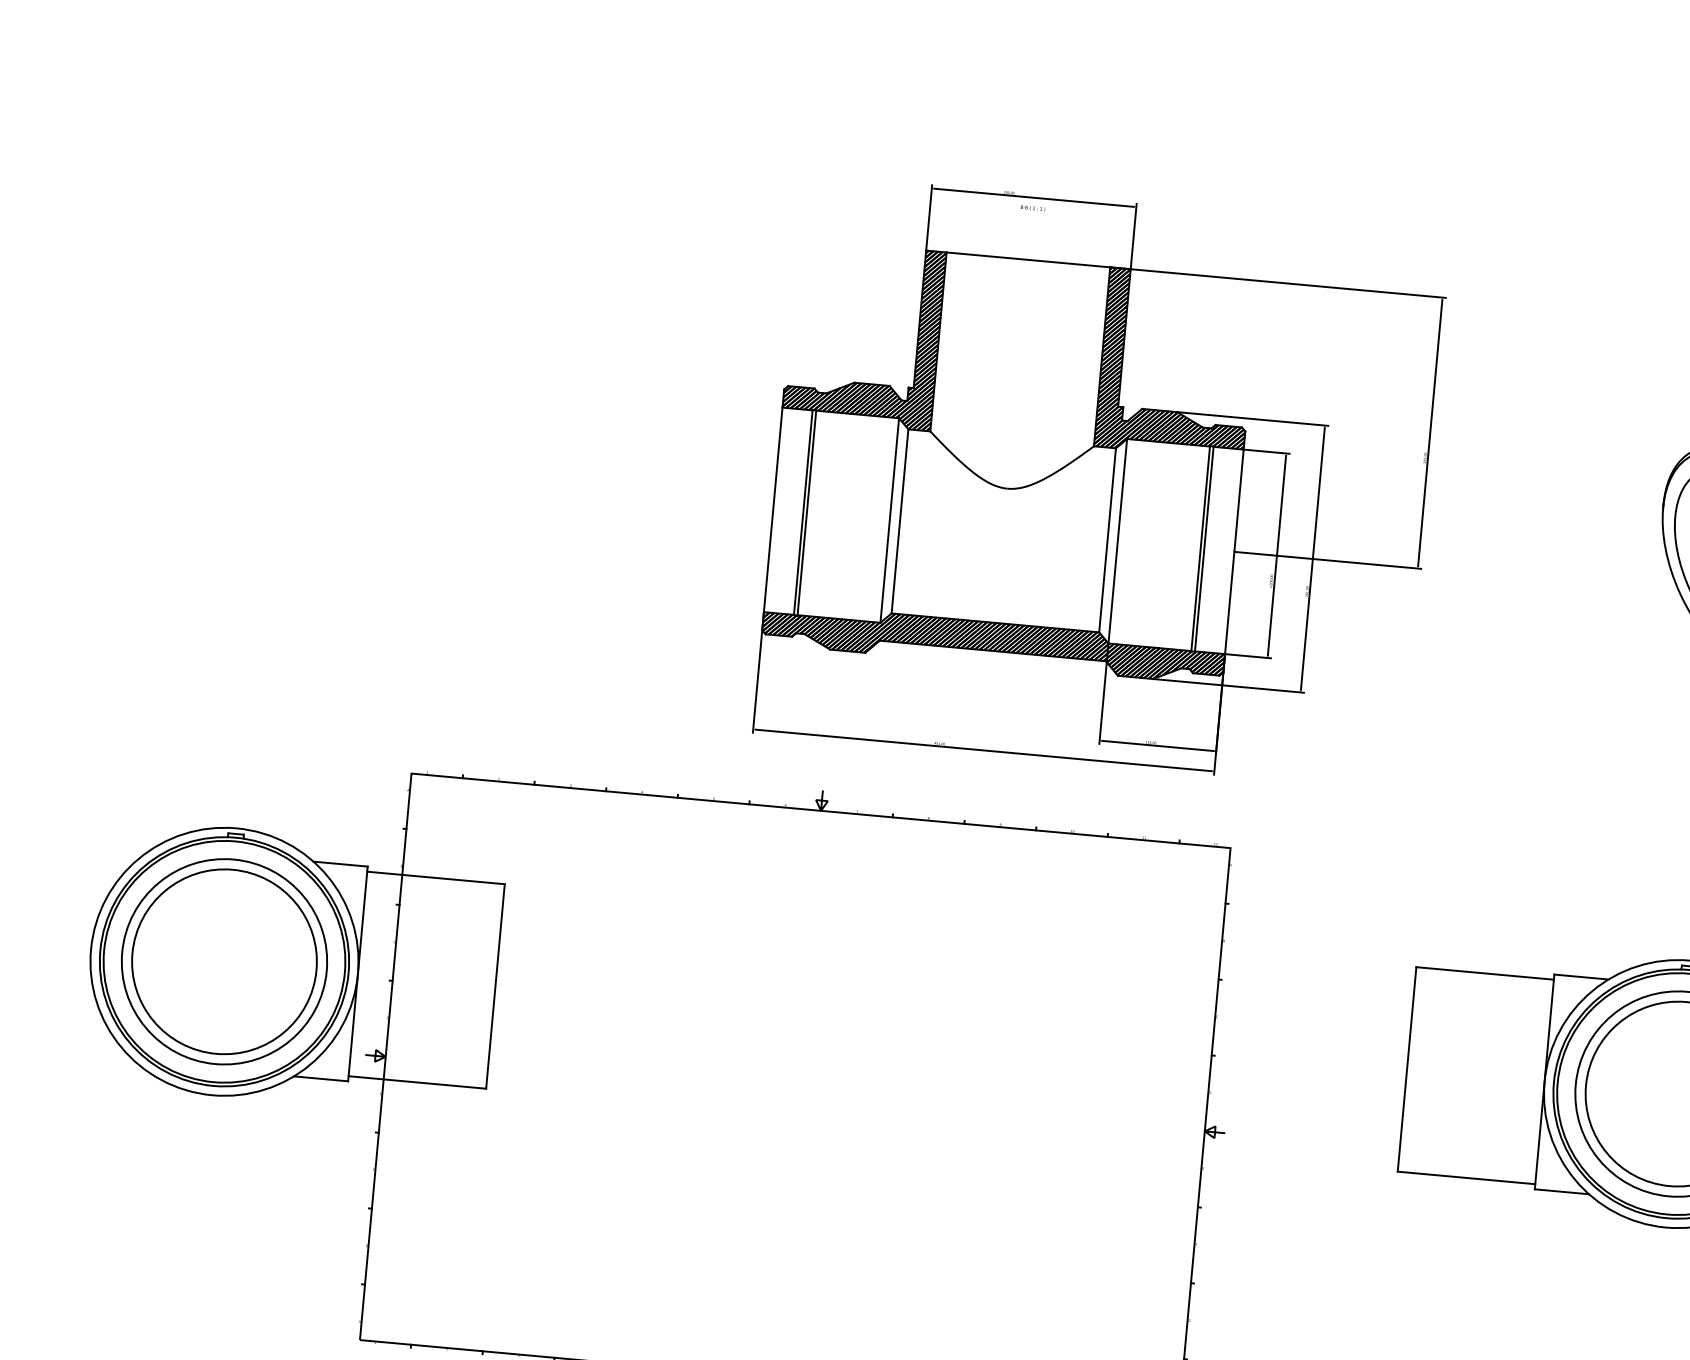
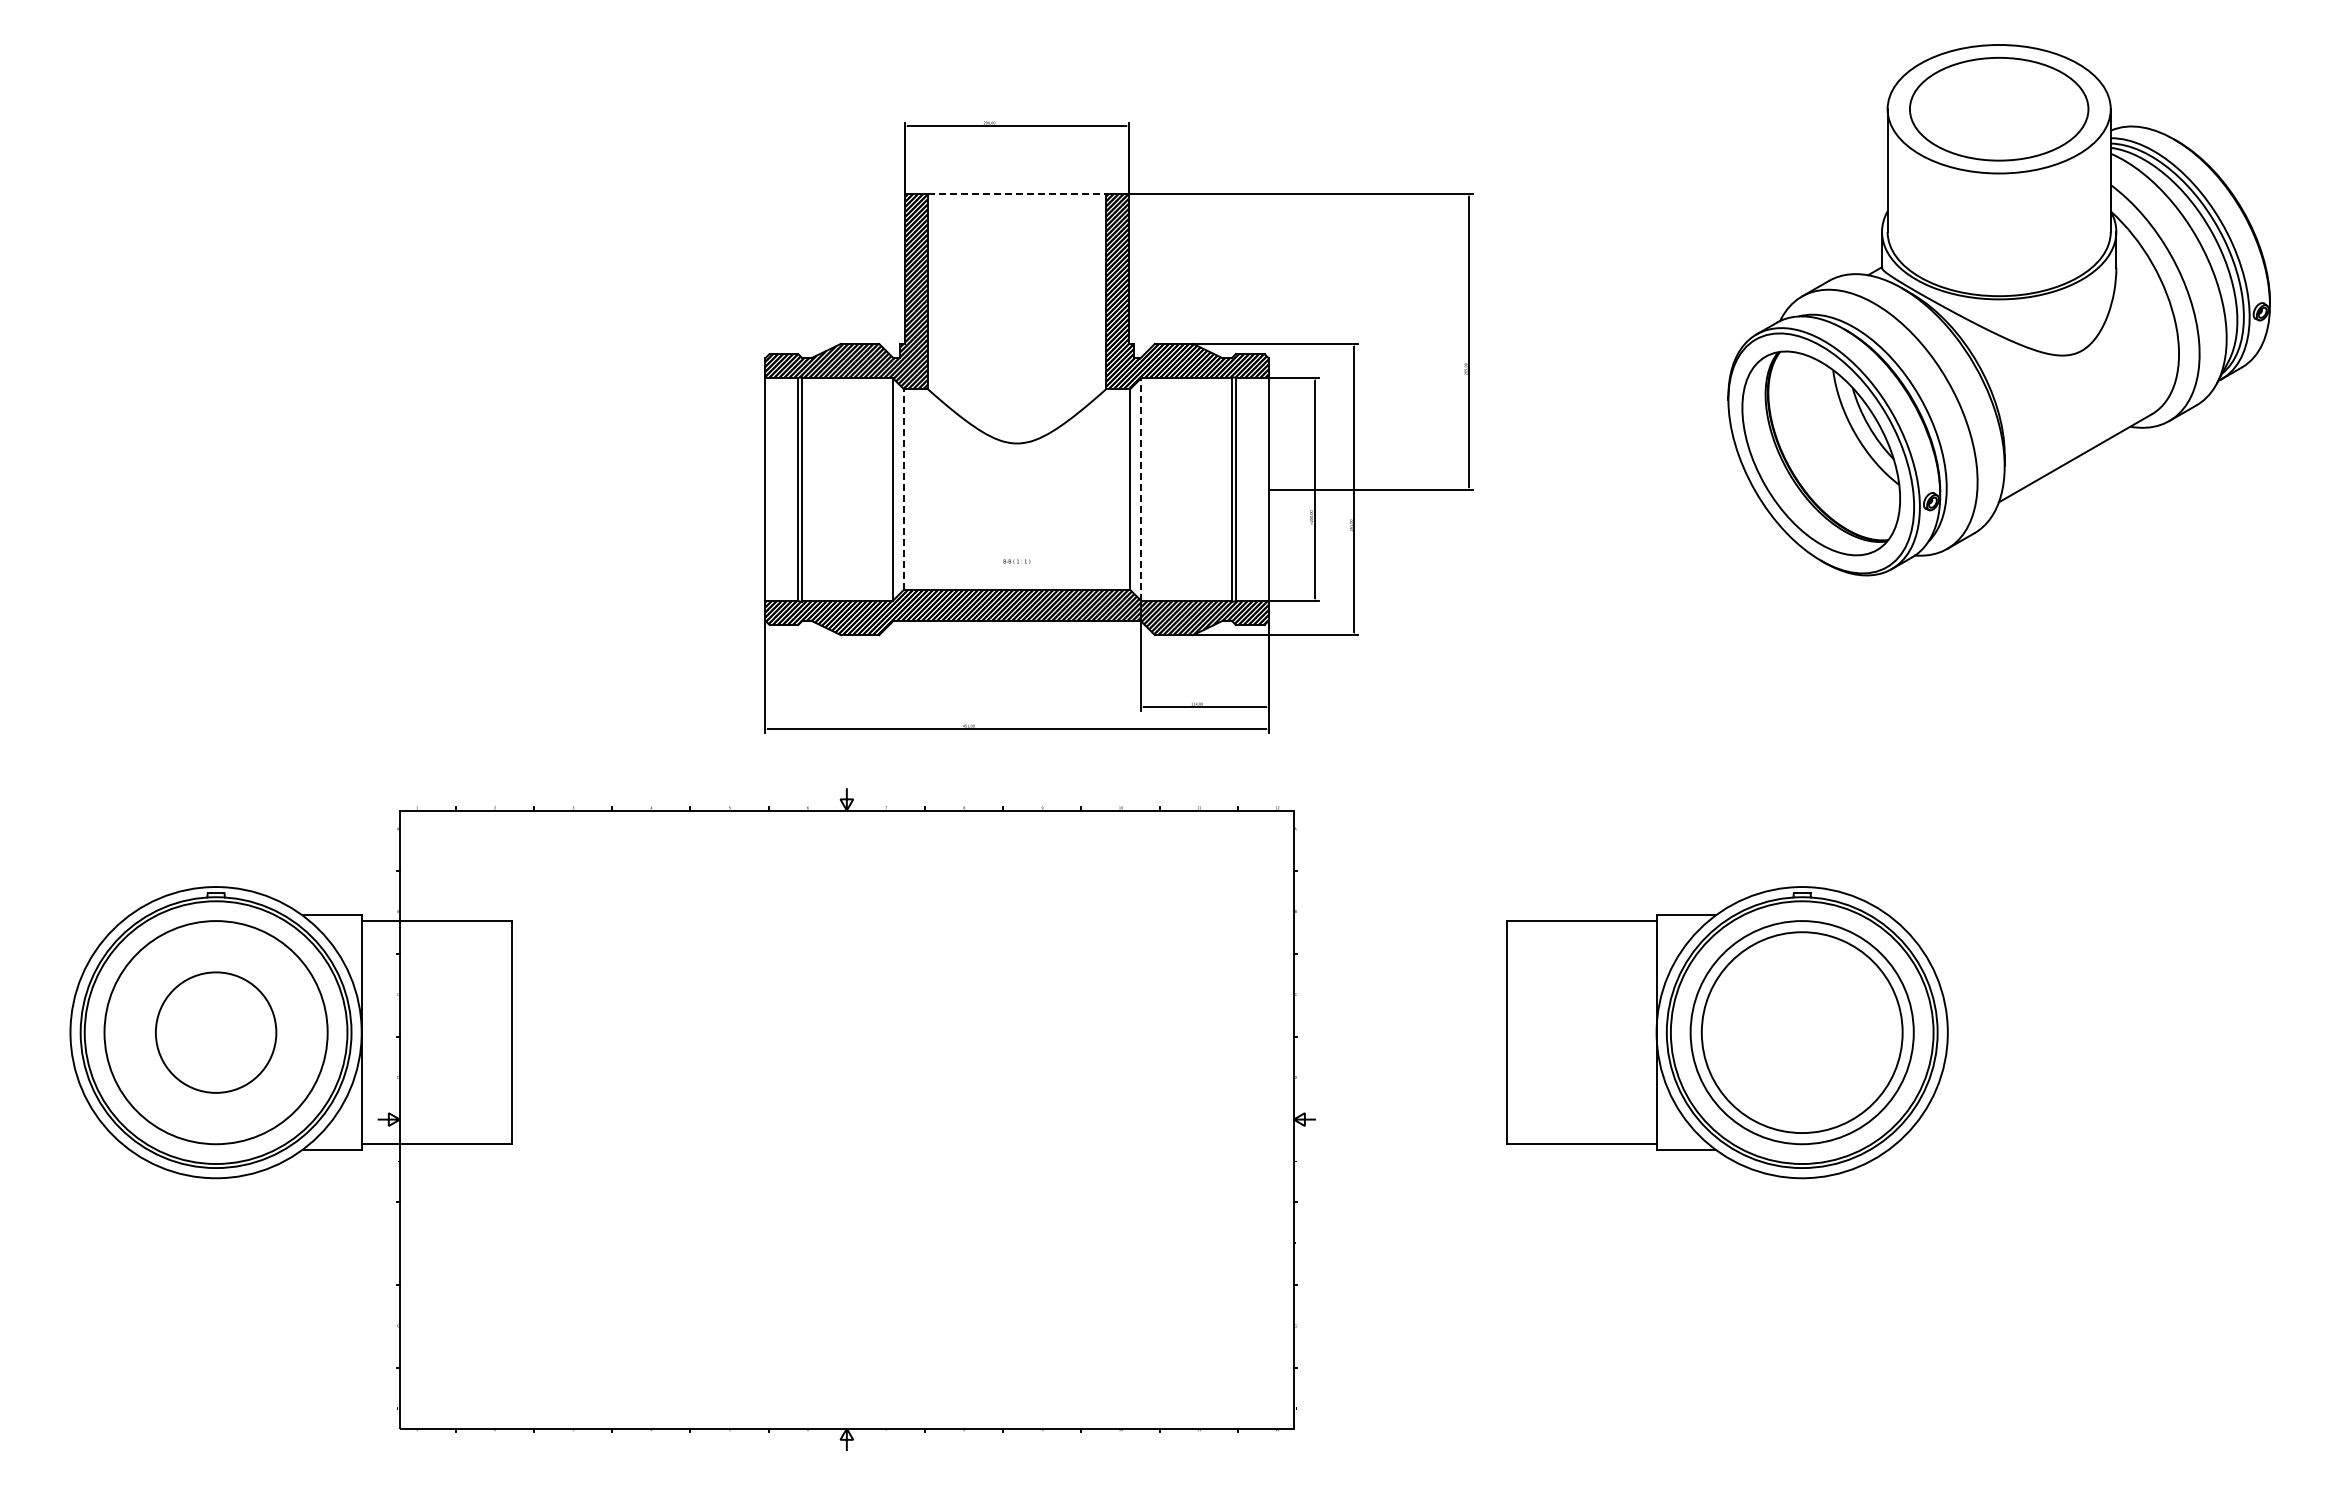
text: (1032, 208) -> (1016, 561), moved
line: (1028, 259) -> (1017, 193), solid -> dashed
line: (899, 521) -> (903, 489), solid -> dashed
line: (1117, 541) -> (1141, 489), solid -> dashed
circle: (223, 961) -> (215, 1032), size x0.6

